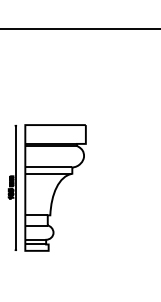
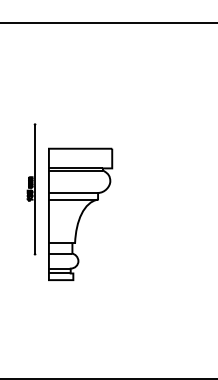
part: (55, 187) -> (80, 213), moved

